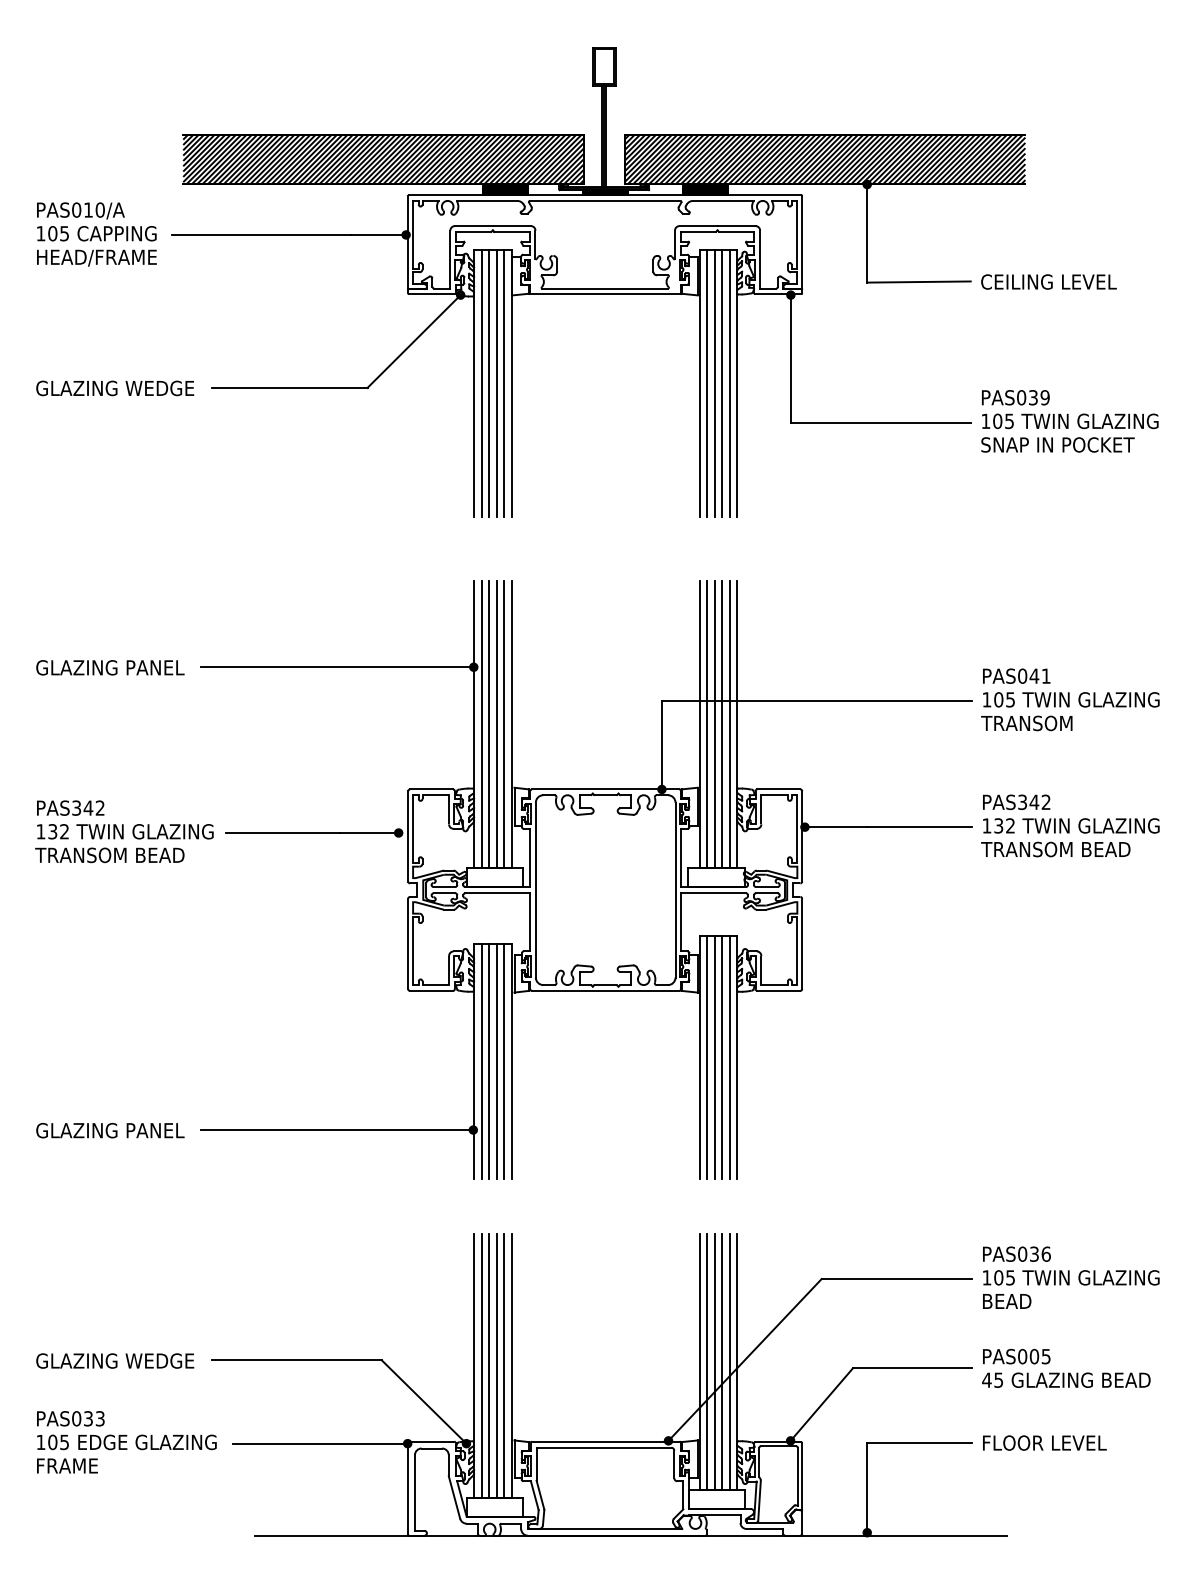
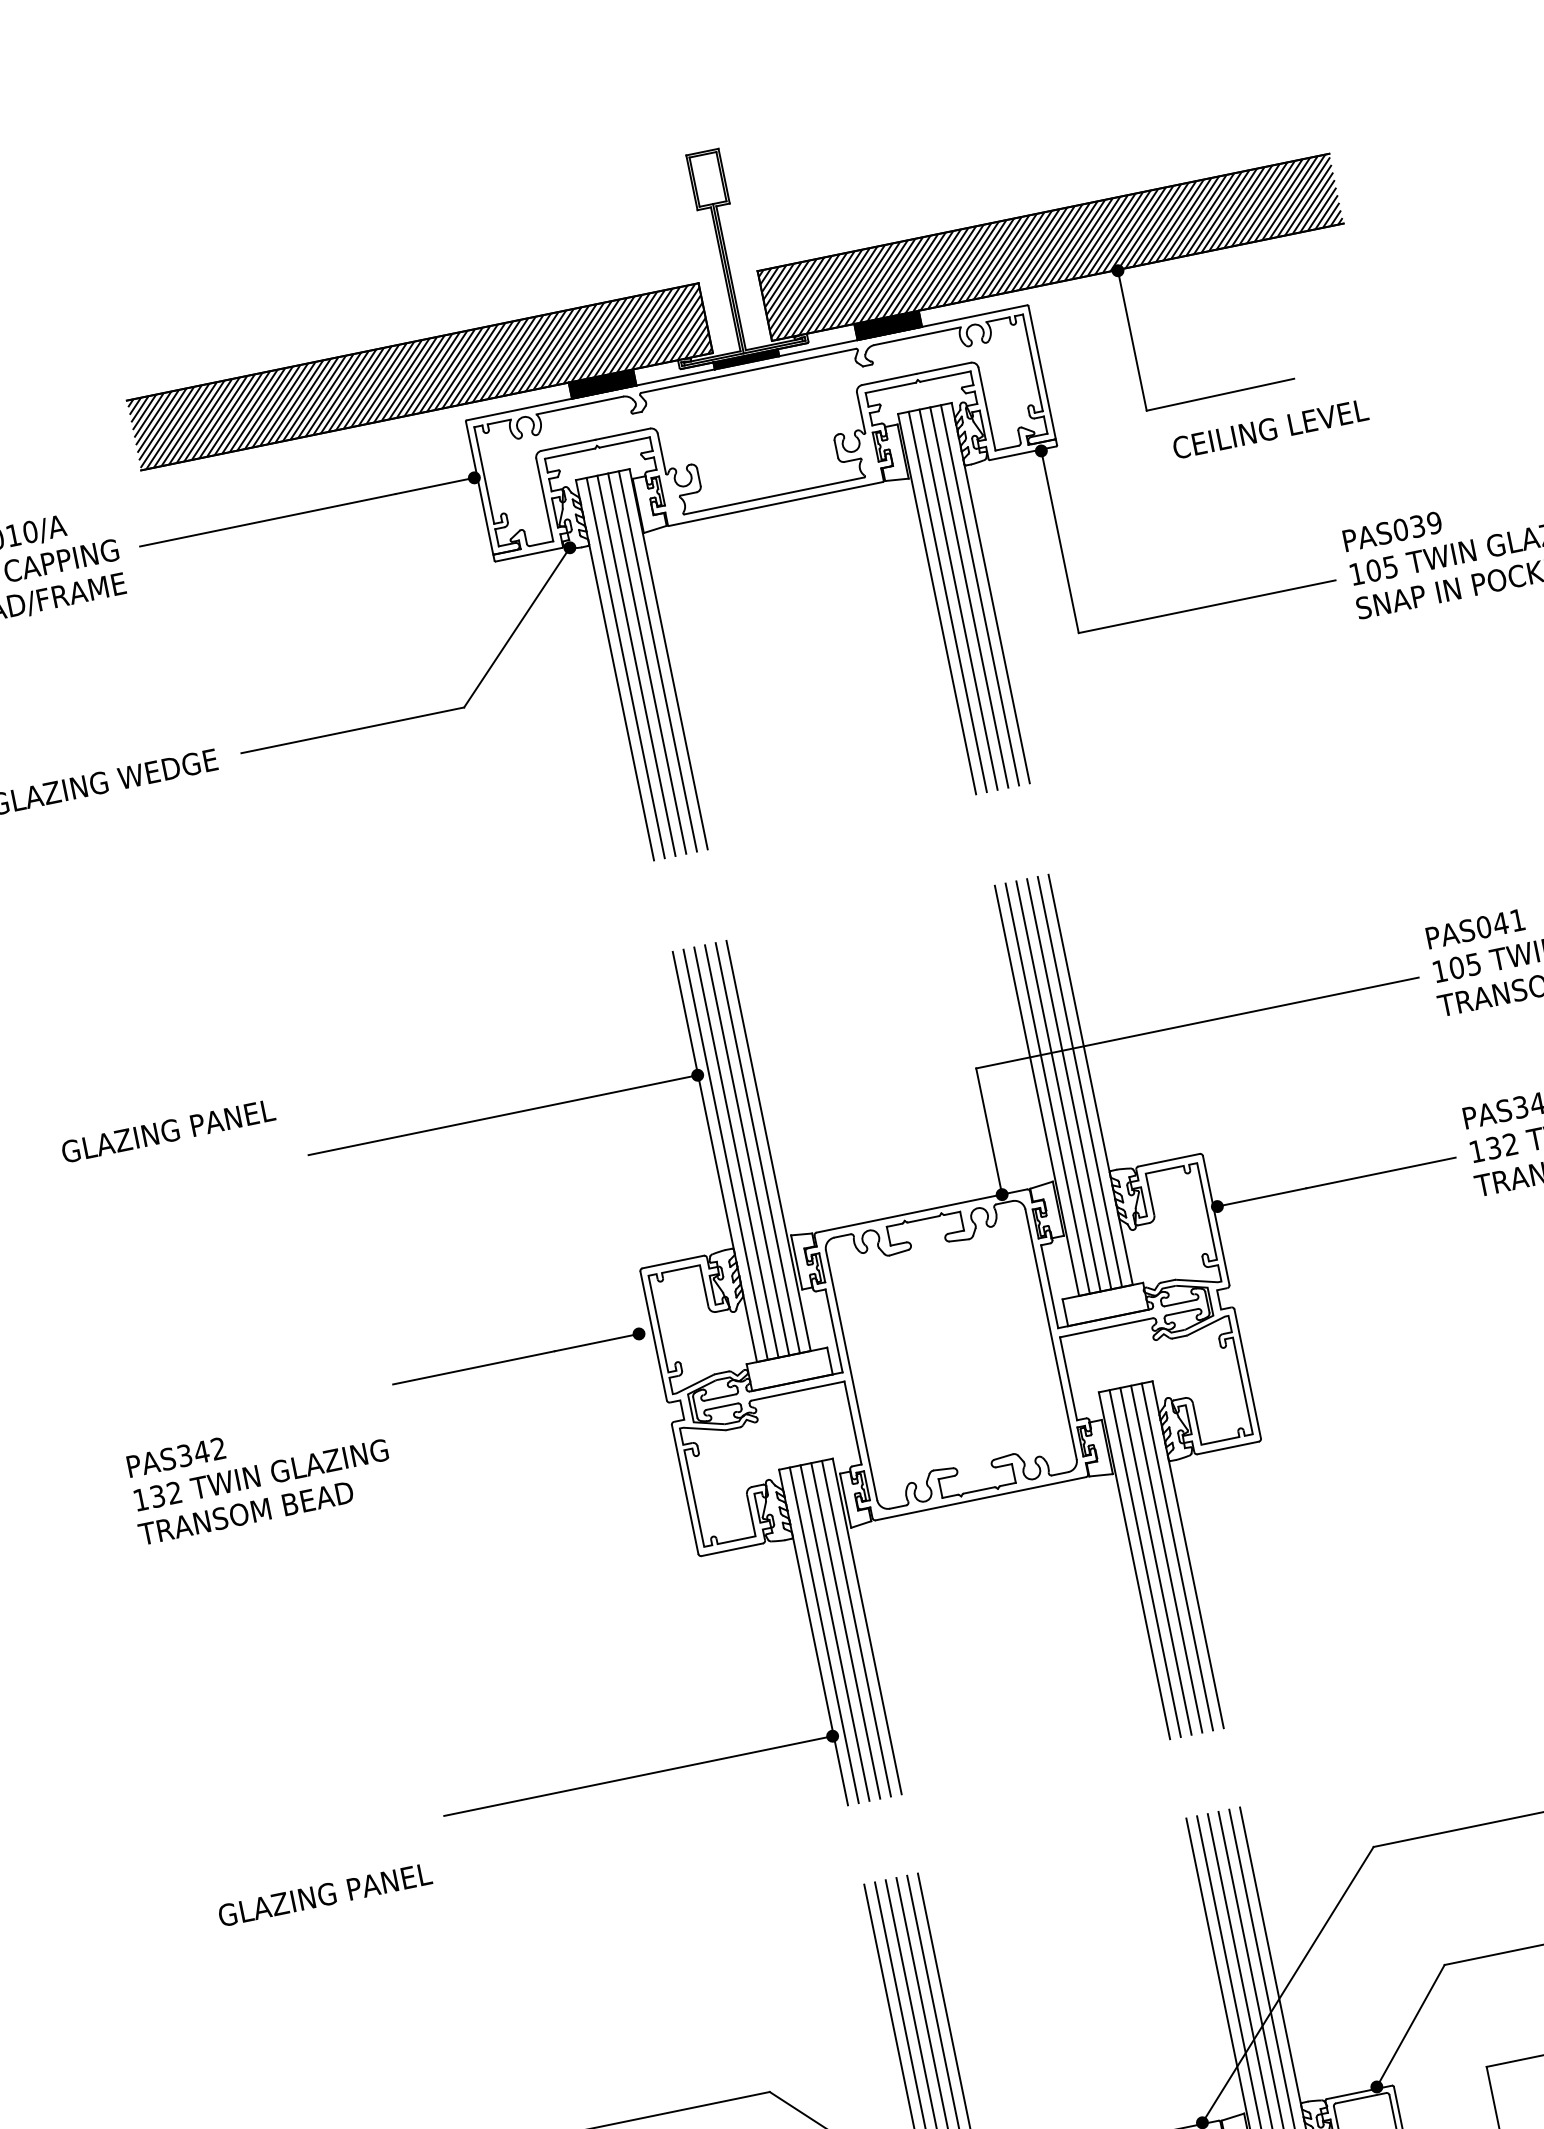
text: (1048, 281) -> (1269, 428), moved
text: (110, 667) -> (168, 1130), moved
text: (124, 831) -> (260, 1474), moved
text: (110, 1130) -> (325, 1894), moved

